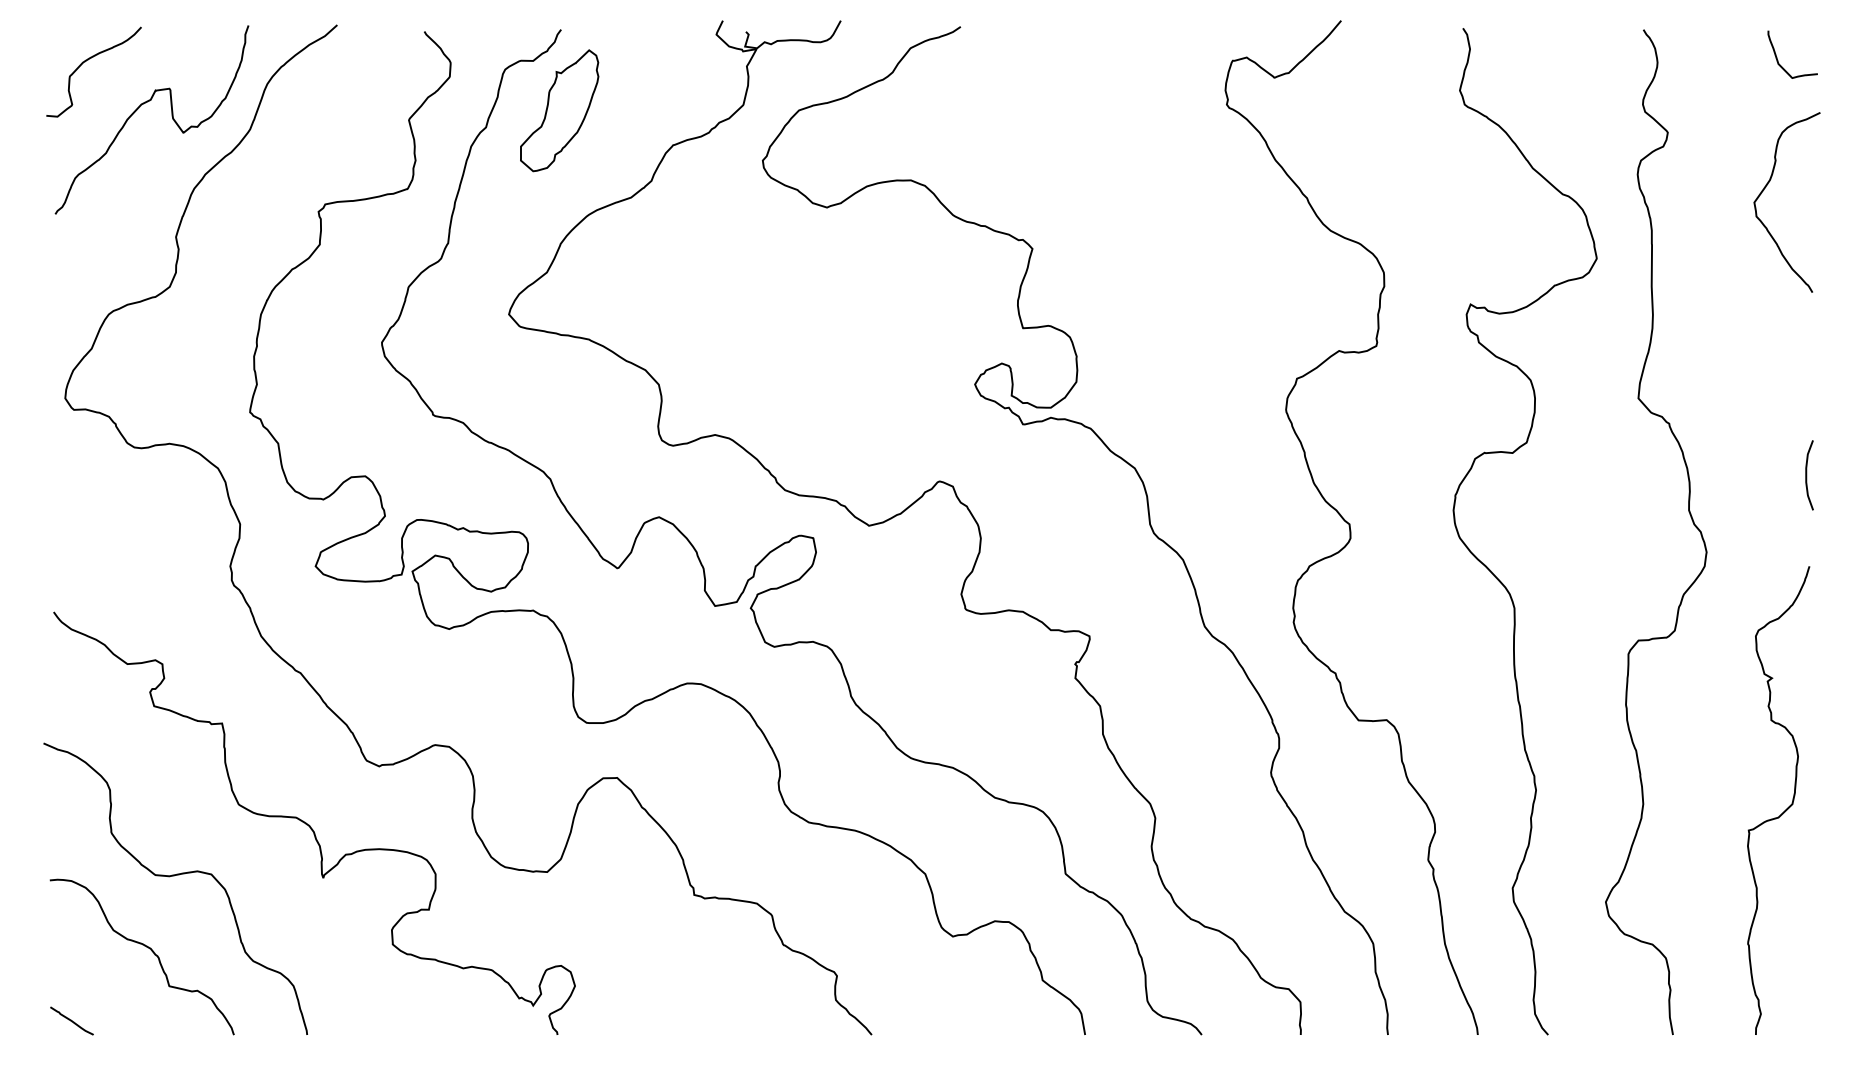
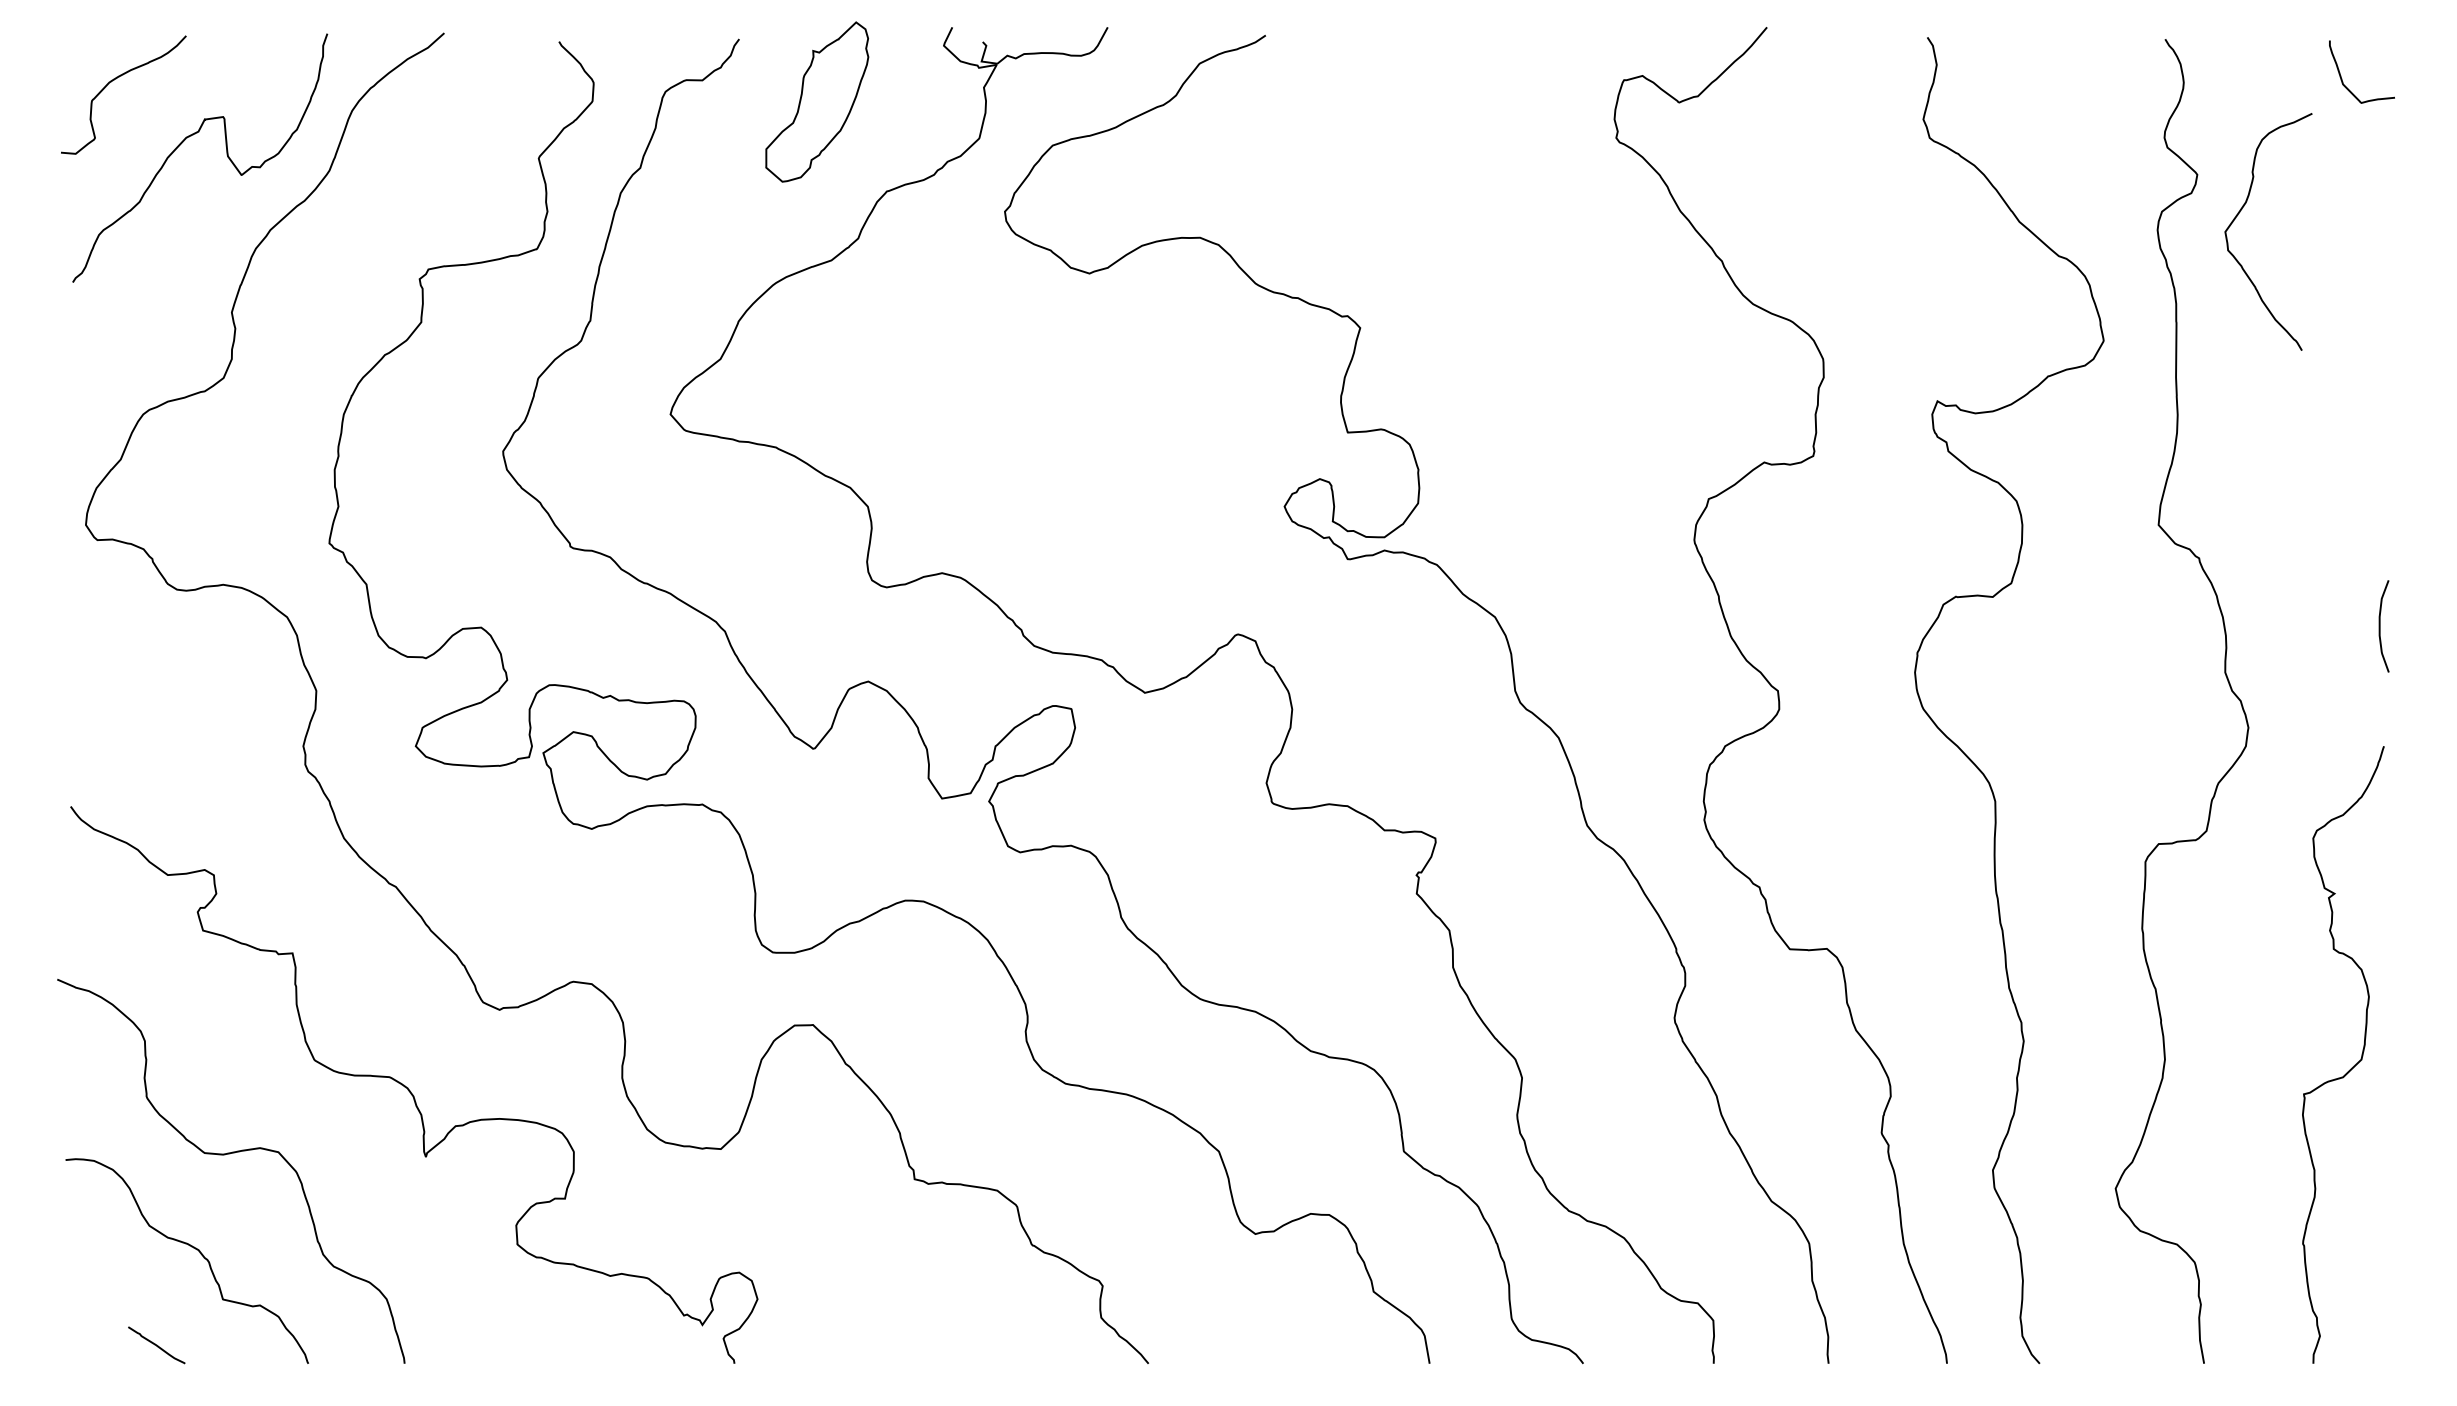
part: (559, 110) -> (817, 101), moved
curve: (1765, 187) -> (2240, 212), moved
curve: (71, 1021) -> (156, 1345), moved

